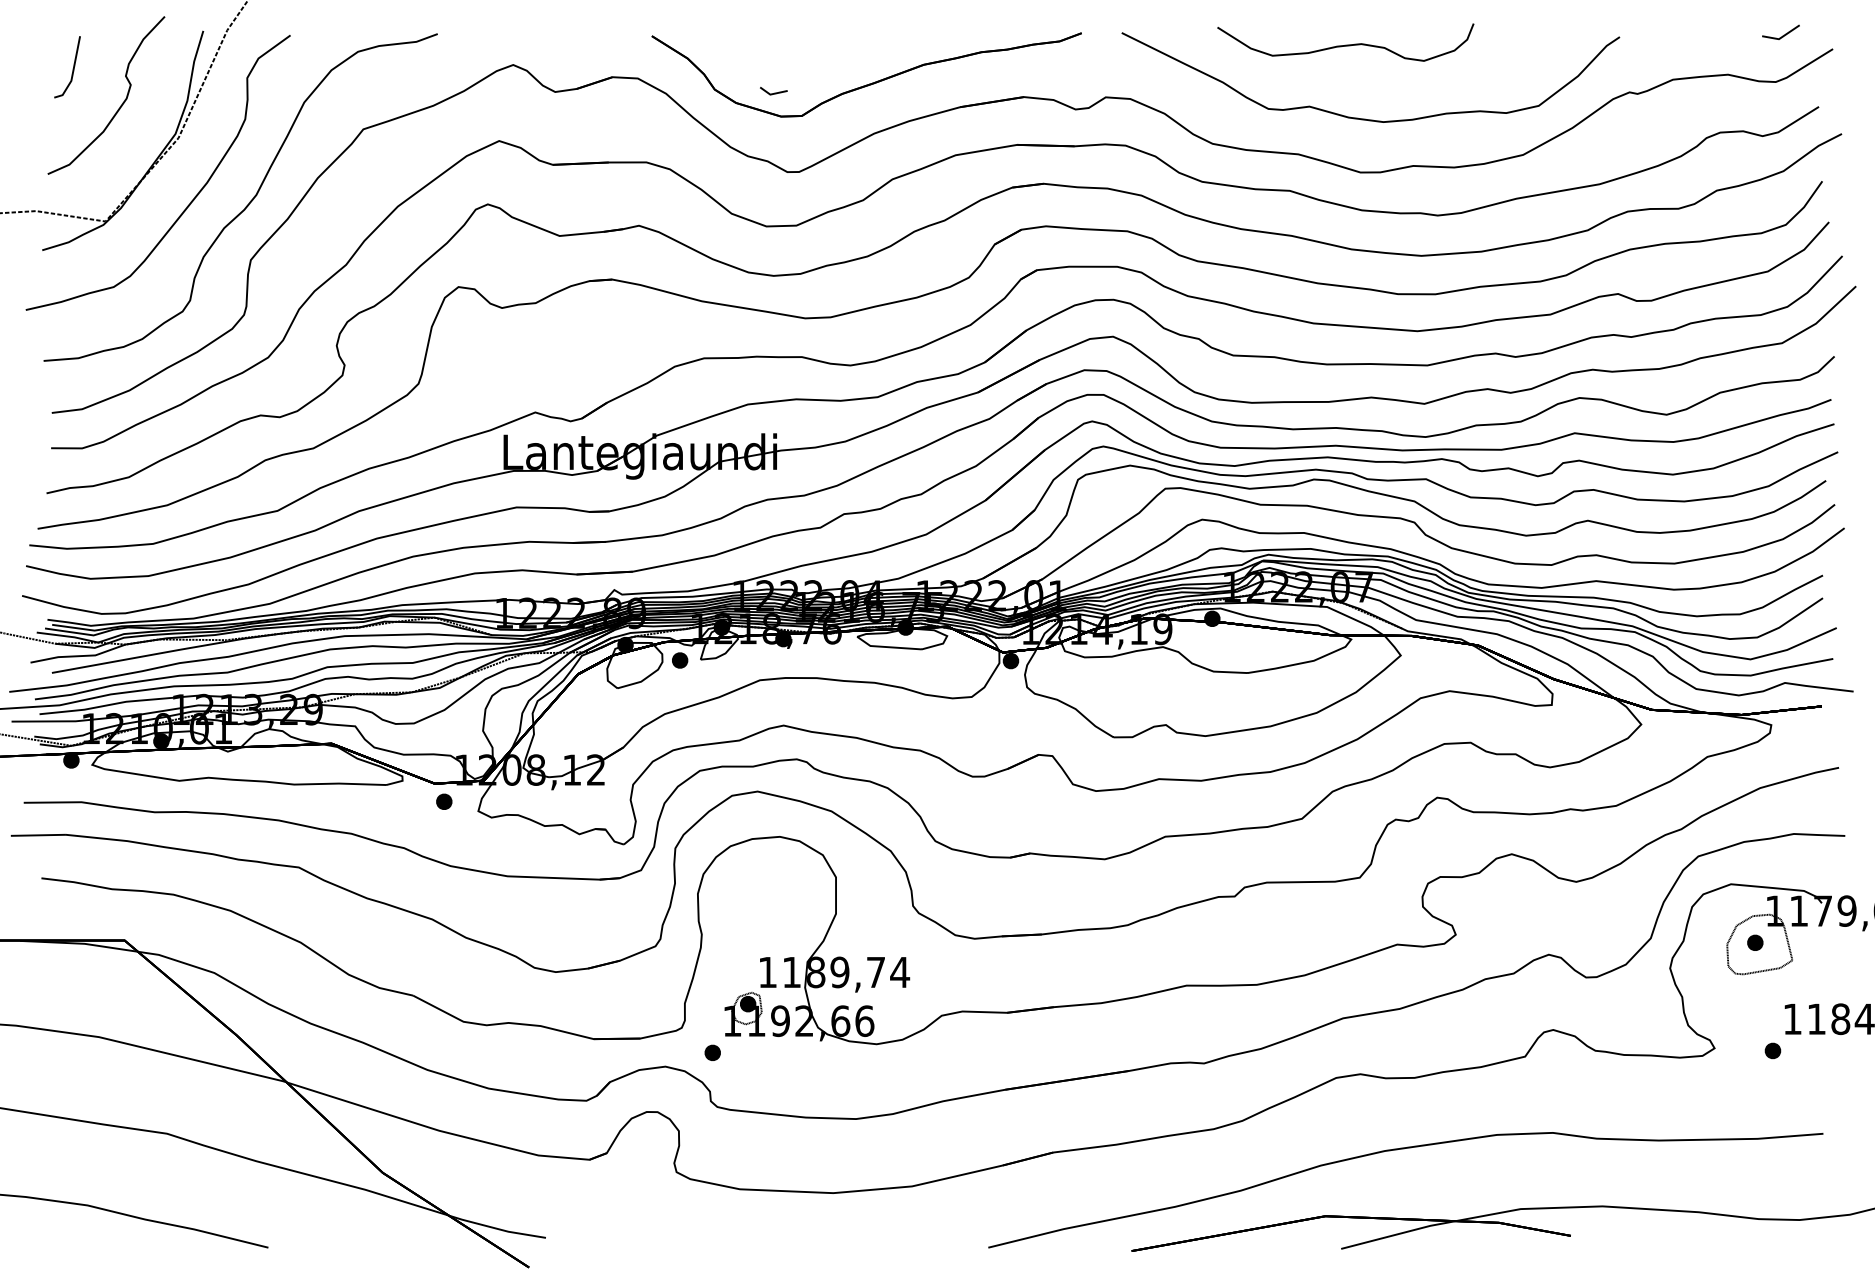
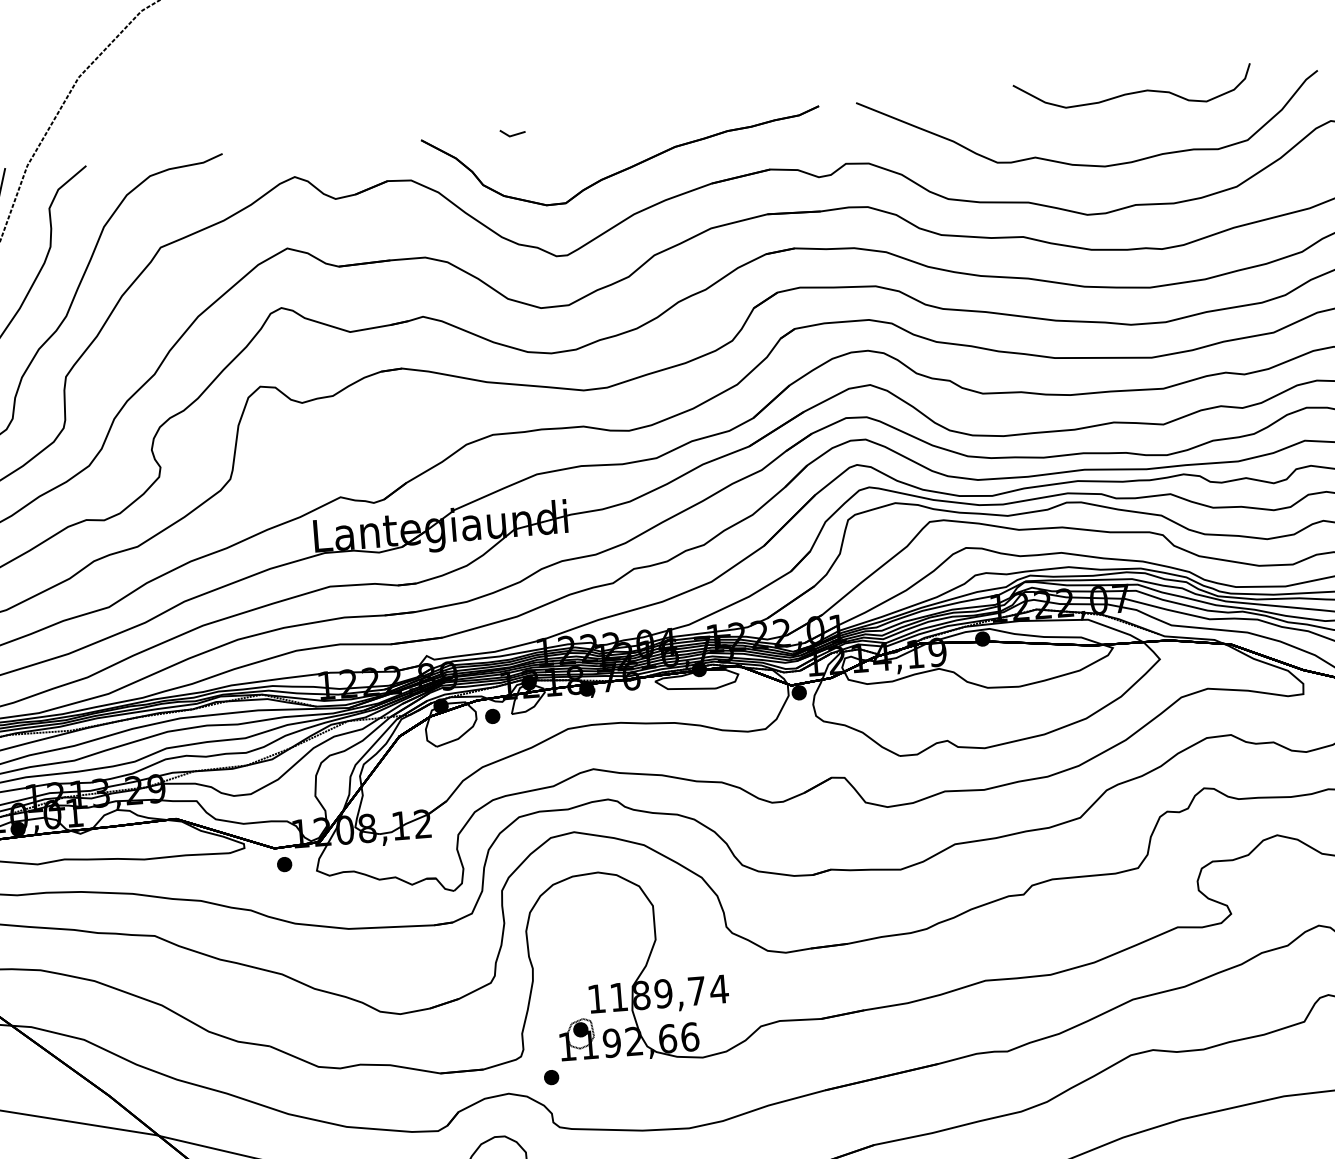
curve: (1345, 44) -> (1132, 91), moved
line: (774, 92) -> (513, 134), moved

